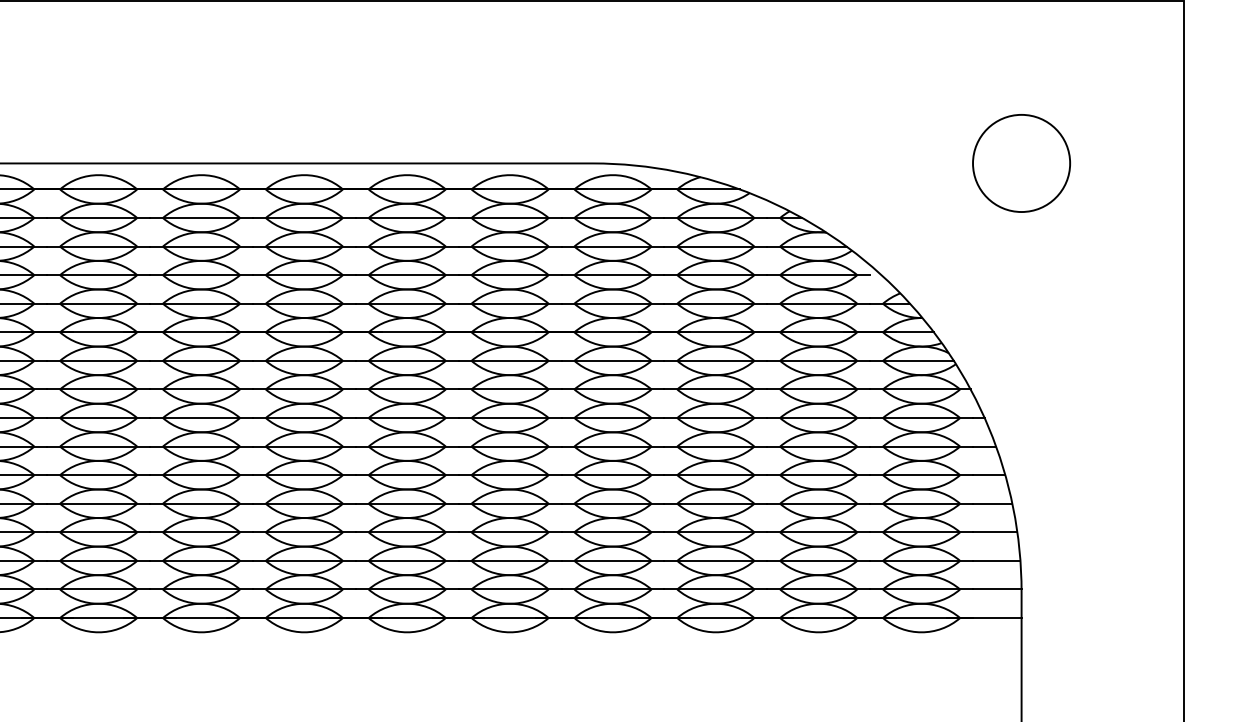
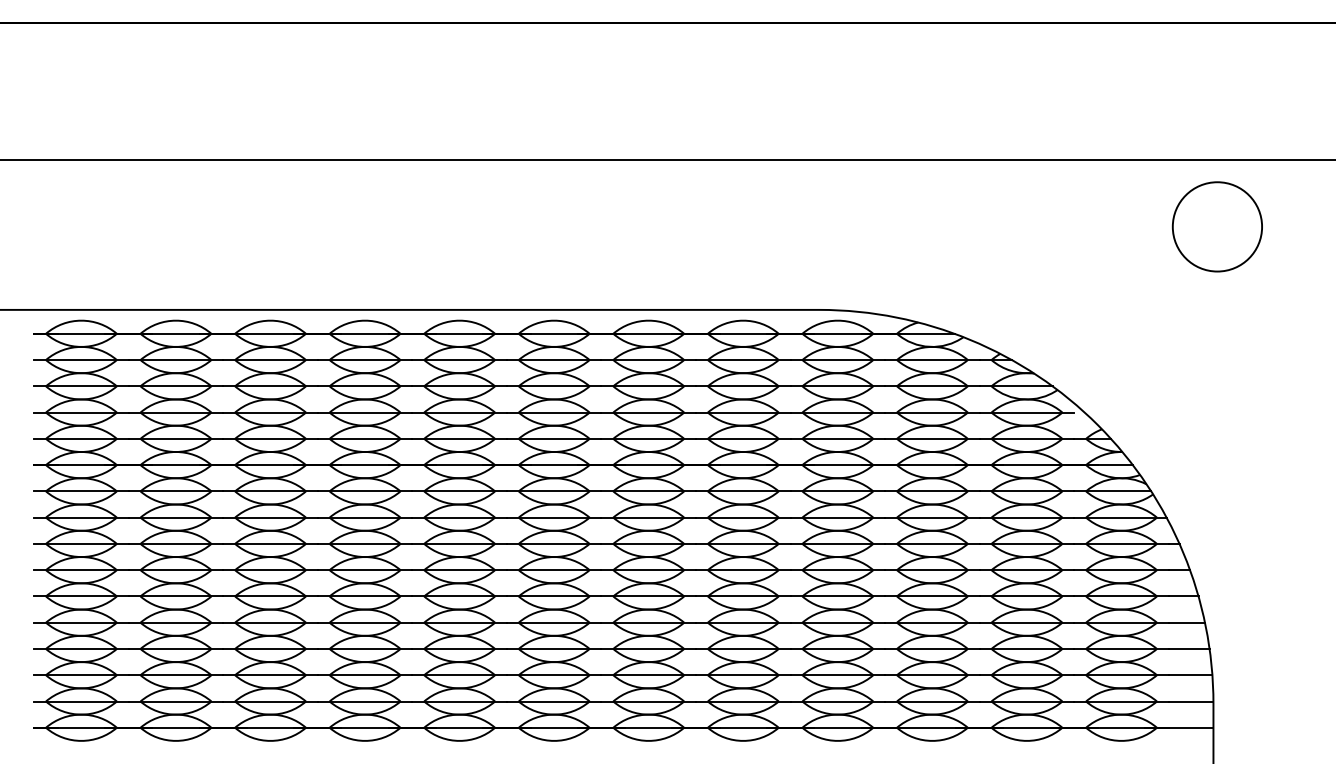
circle: (1020, 163) -> (1216, 226), moved

